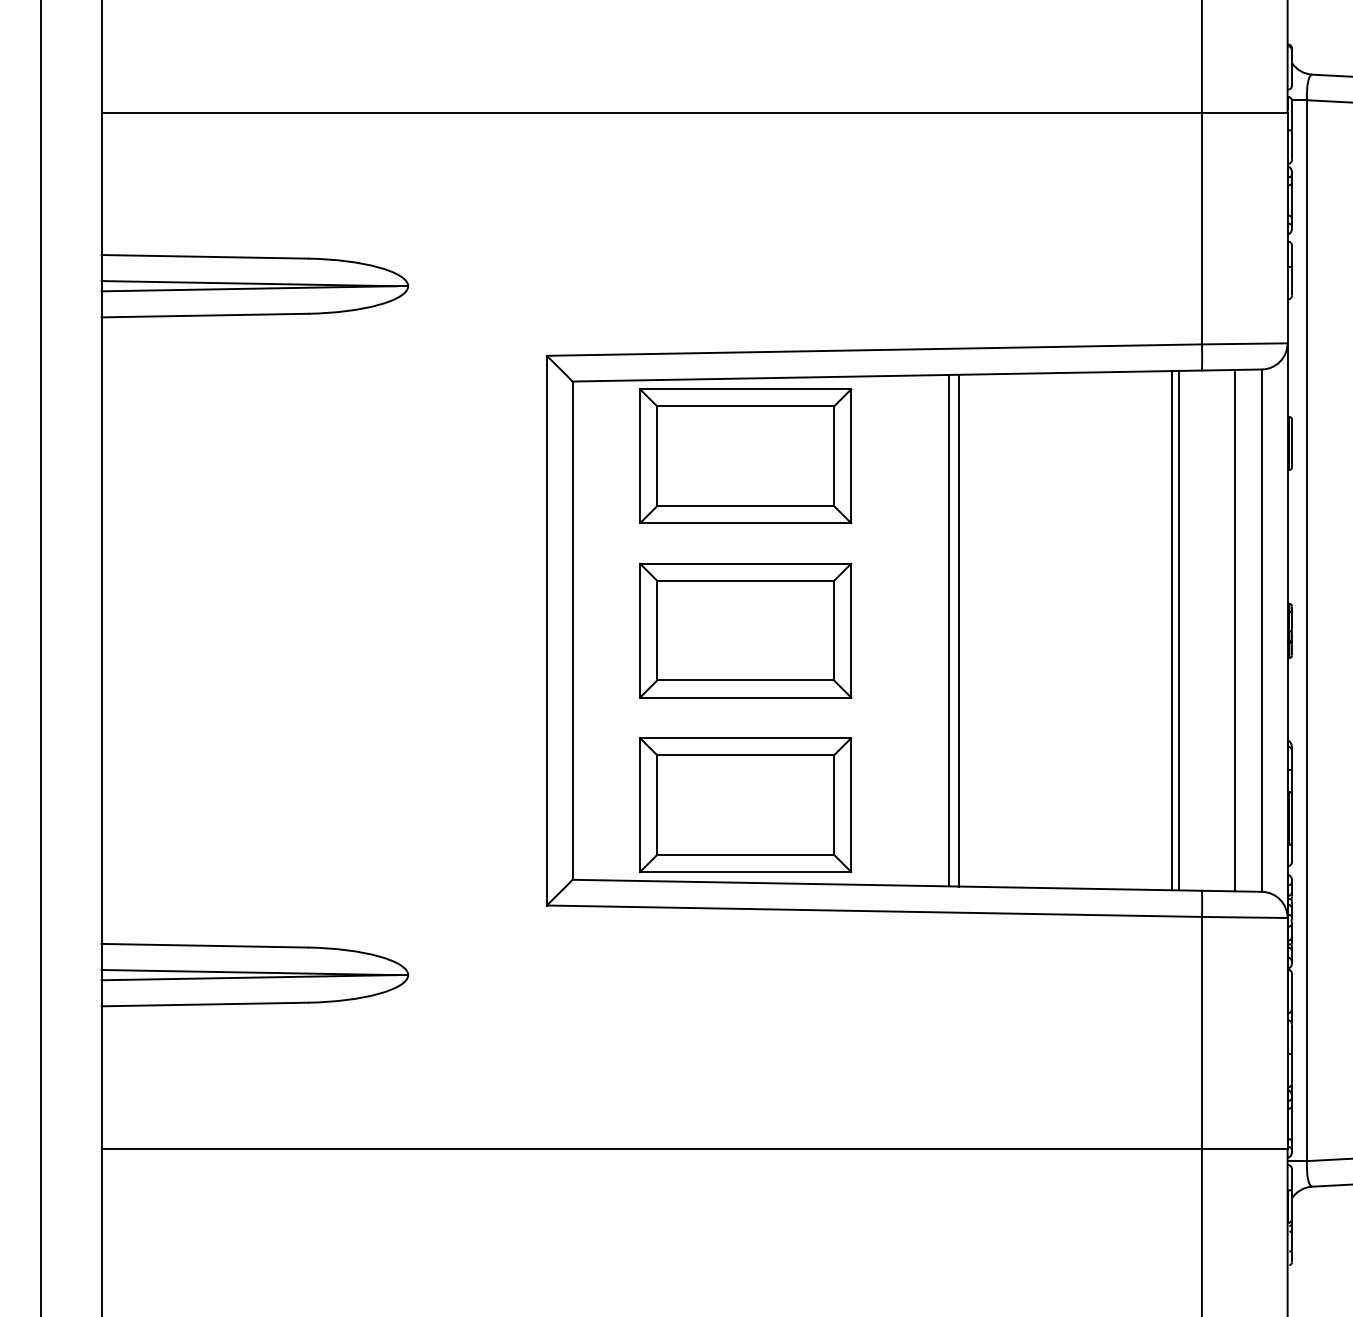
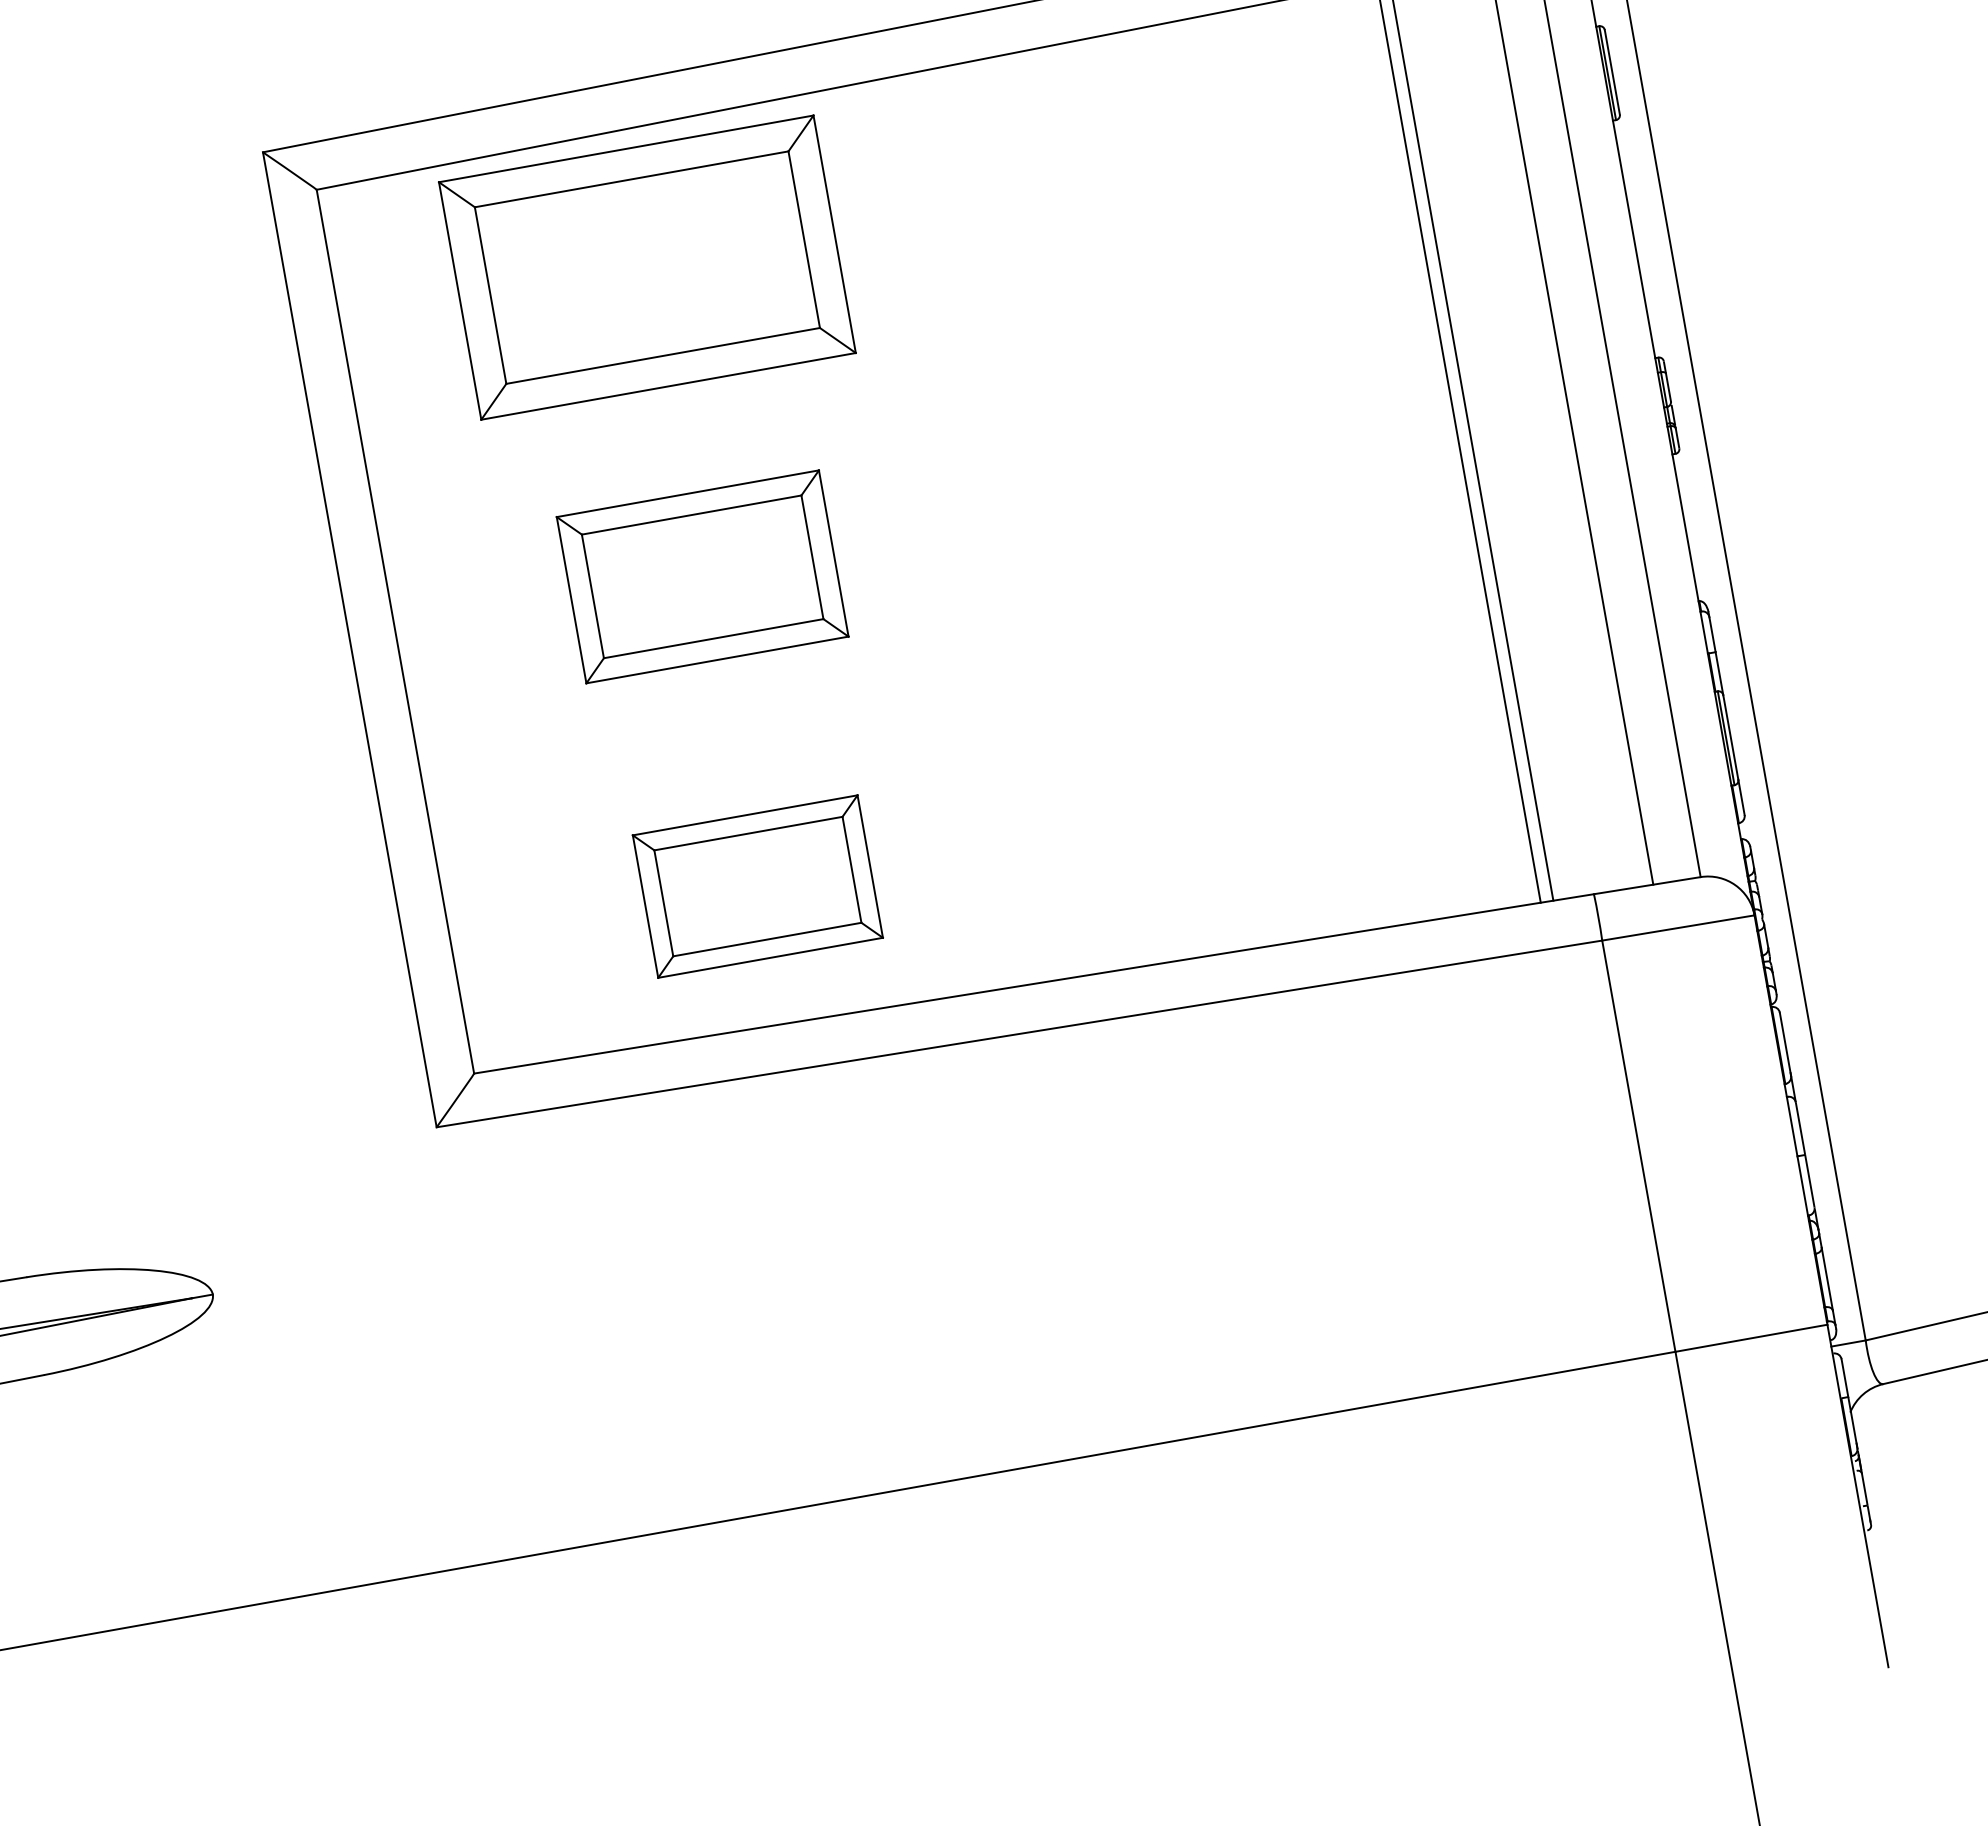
part: (745, 630) -> (702, 576), size x0.7
line: (949, 630) -> (1063, 512), removed
line: (959, 630) -> (1081, 509), removed
part: (745, 805) -> (757, 887), size x0.6

